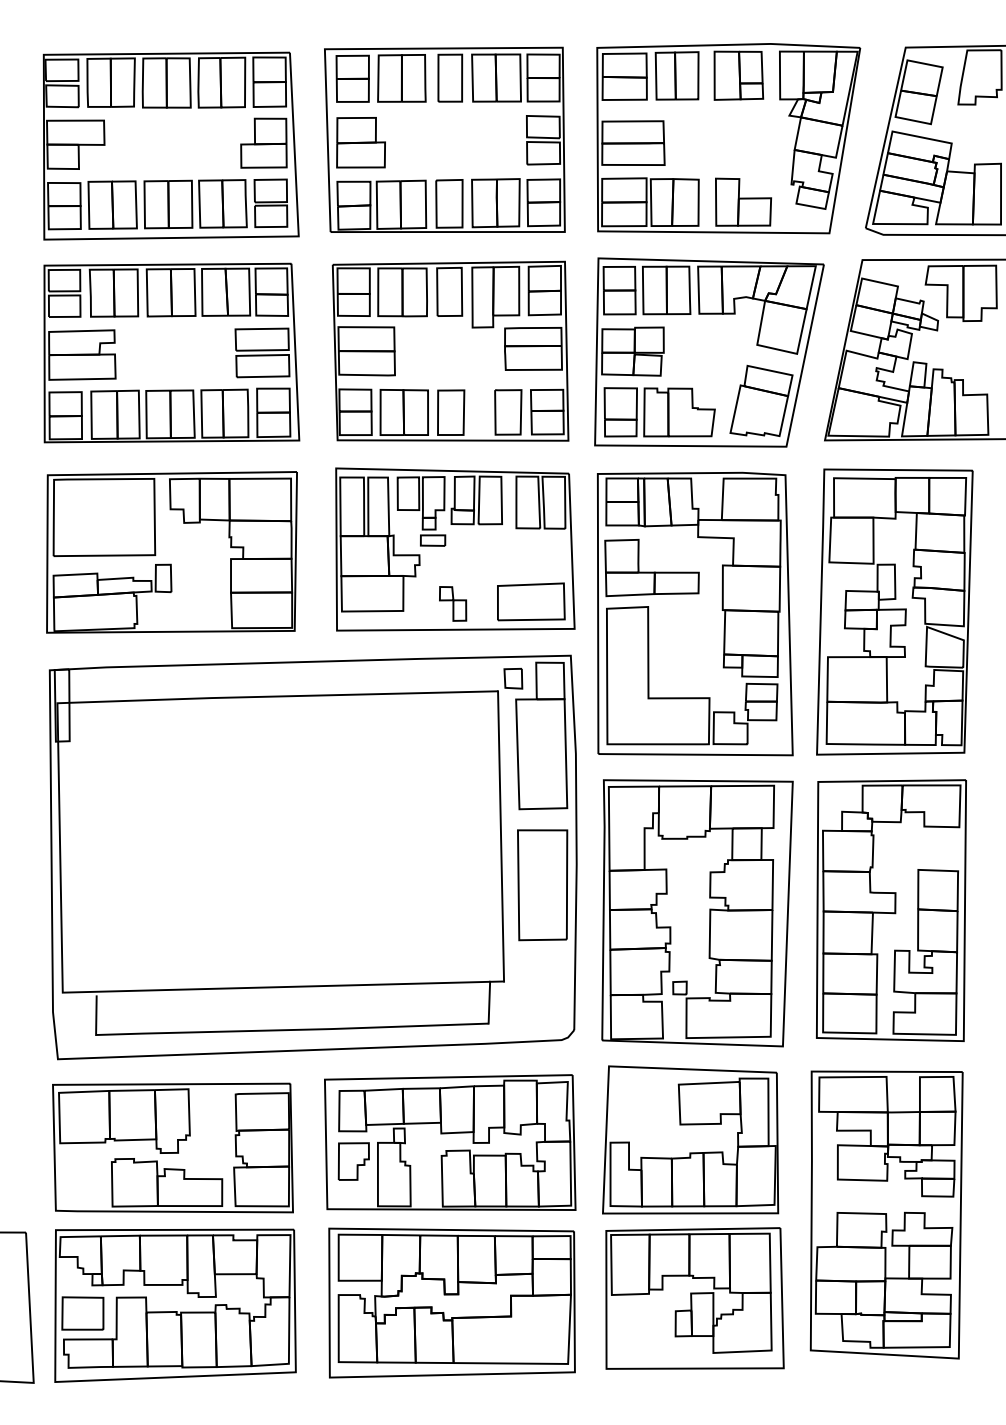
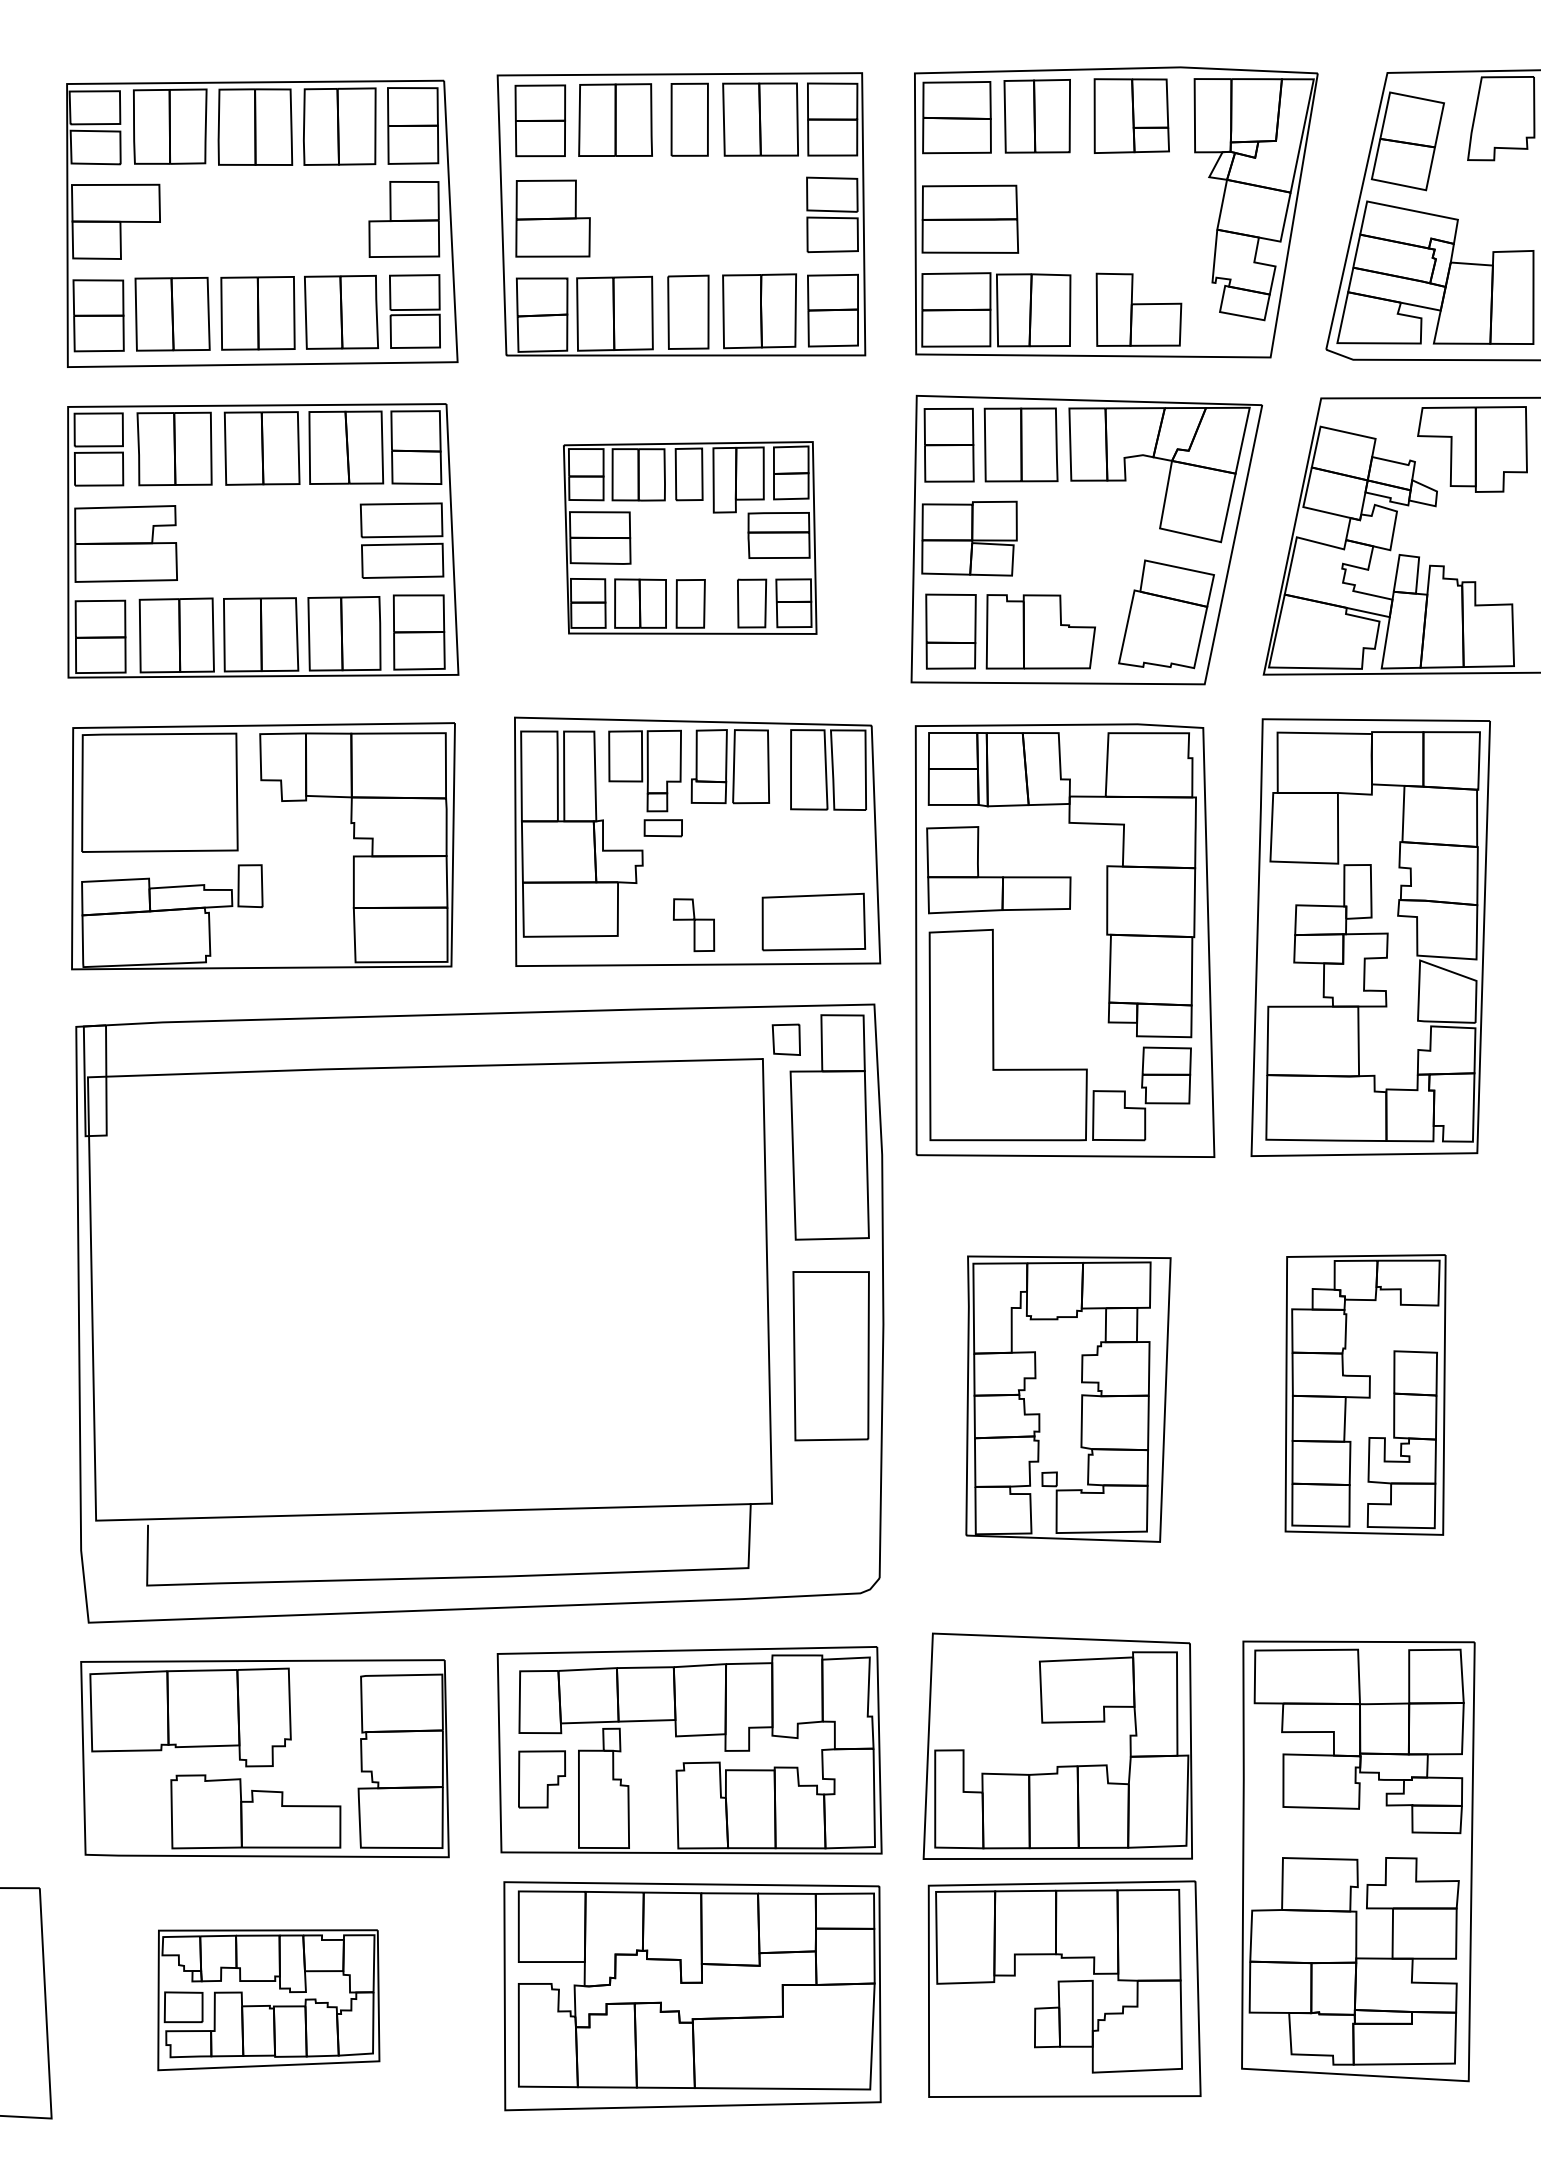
part: (450, 350) -> (690, 536), size x0.7
part: (891, 910) -> (1365, 1394), size x0.7
part: (697, 913) -> (1068, 1399), size x0.7
part: (175, 1305) -> (268, 1999), size x0.6

